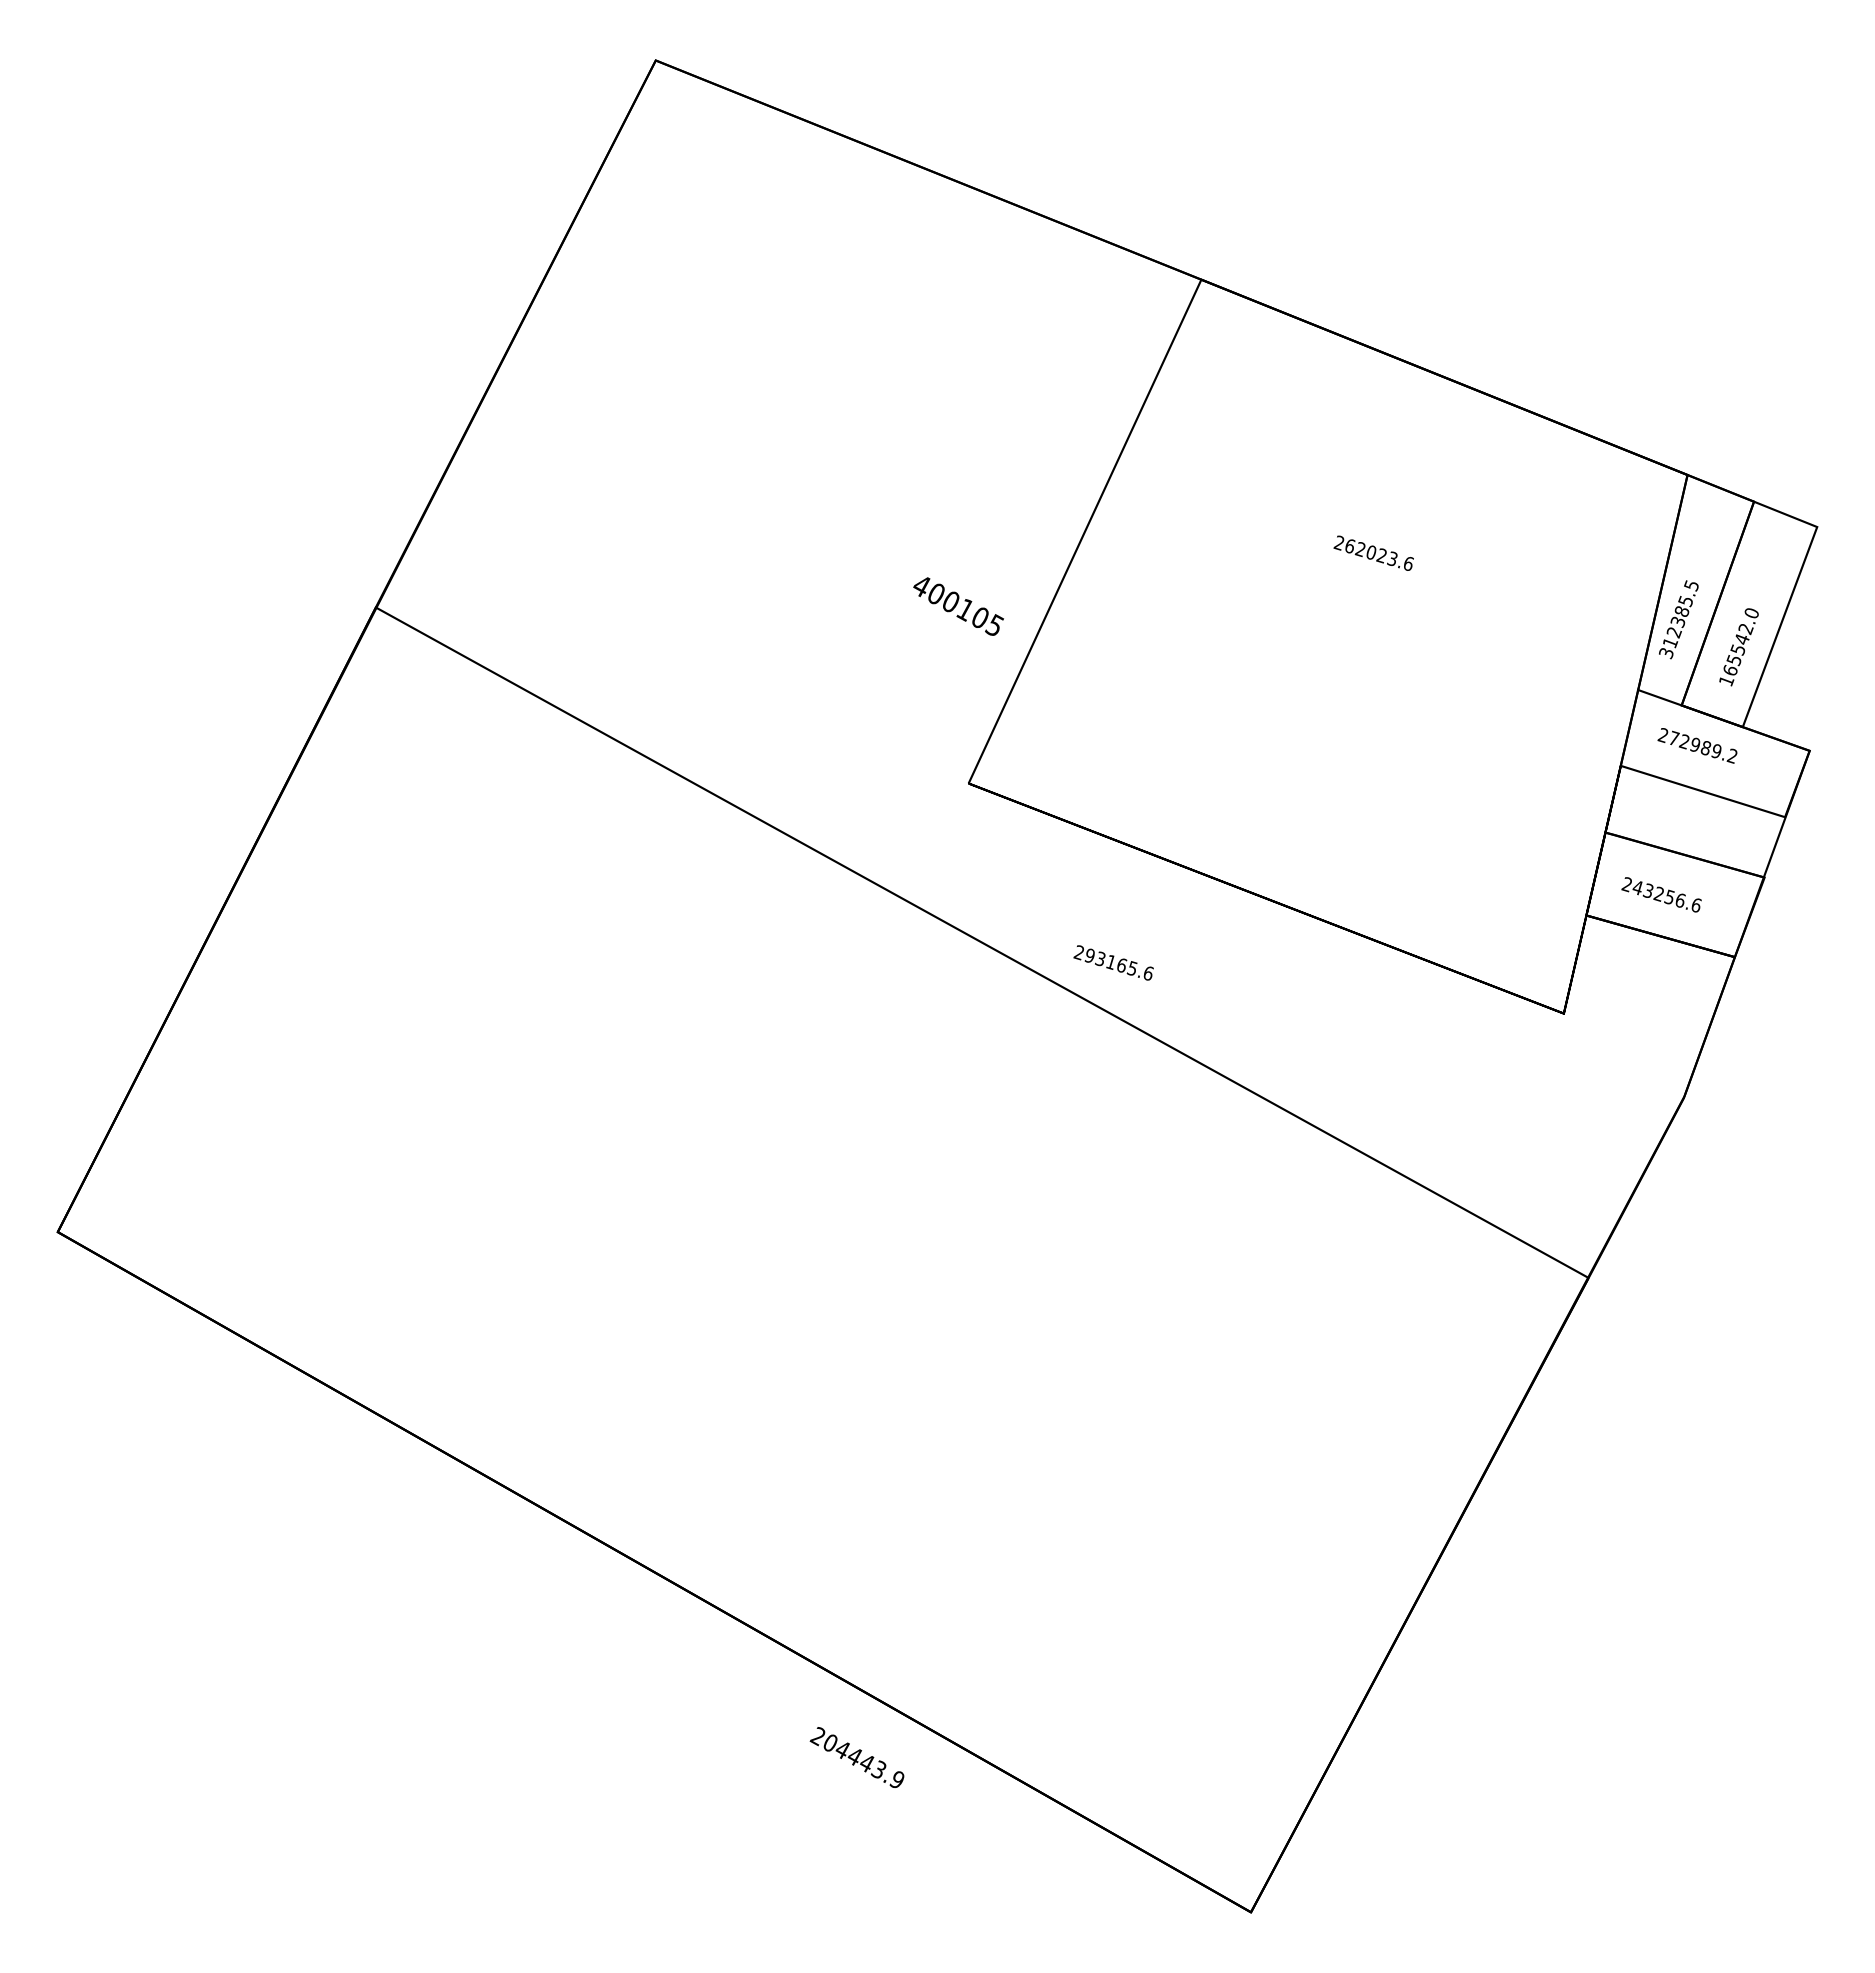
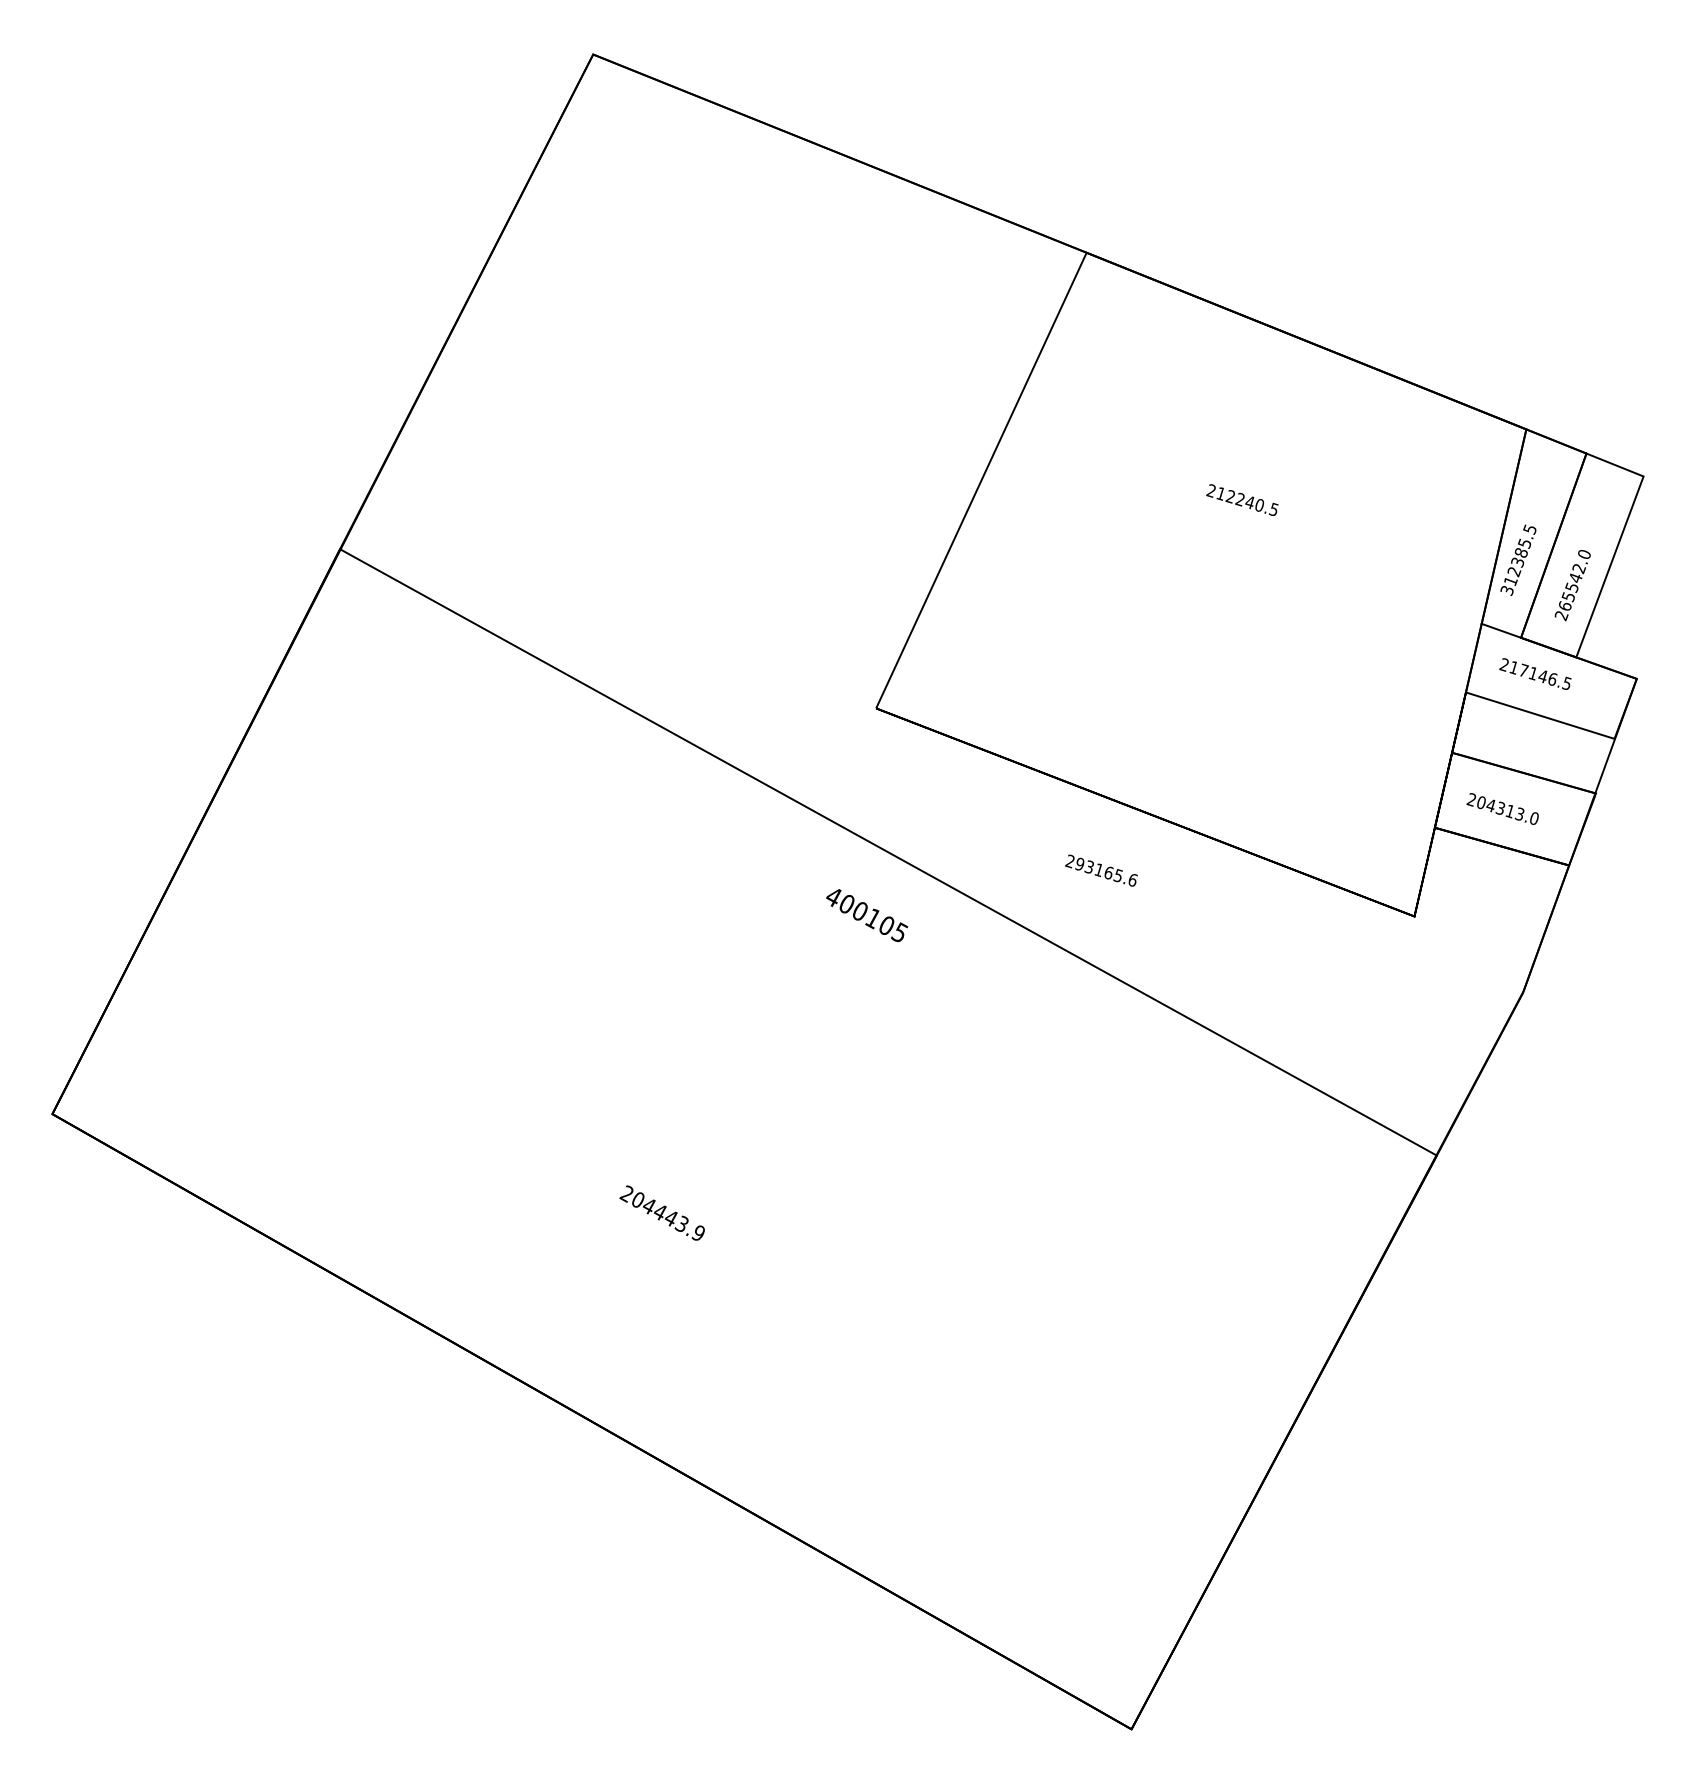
text: (1379, 554) -> (1247, 501), 262023.6 -> 212240.5
text: (958, 606) -> (866, 915), moved
text: (1726, 681) -> (1561, 616), 165542.0 -> 265542.0
text: (1703, 746) -> (1540, 674), 272989.2 -> 217146.5
text: (1666, 896) -> (1507, 810), 243256.6 -> 204313.0
text: (1113, 962) -> (1101, 870), moved
text: (856, 1757) -> (661, 1213), moved

